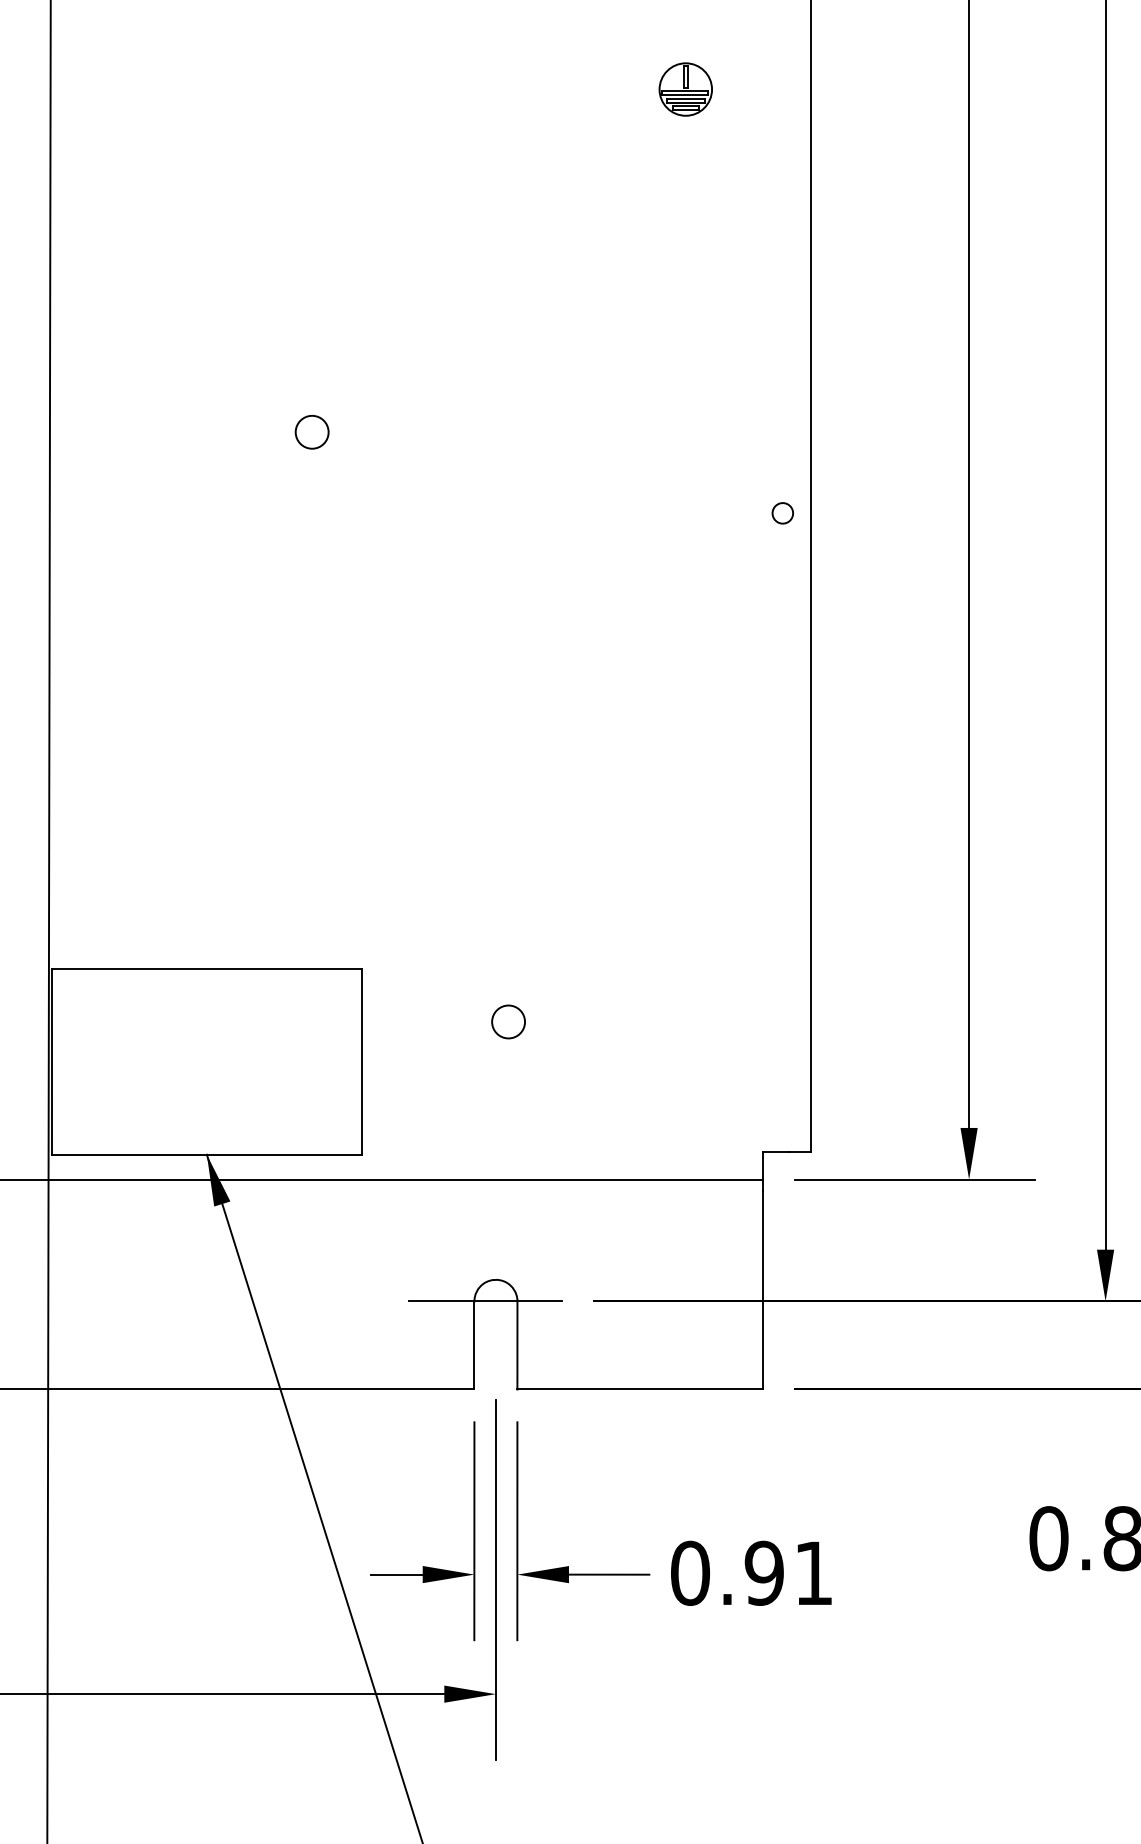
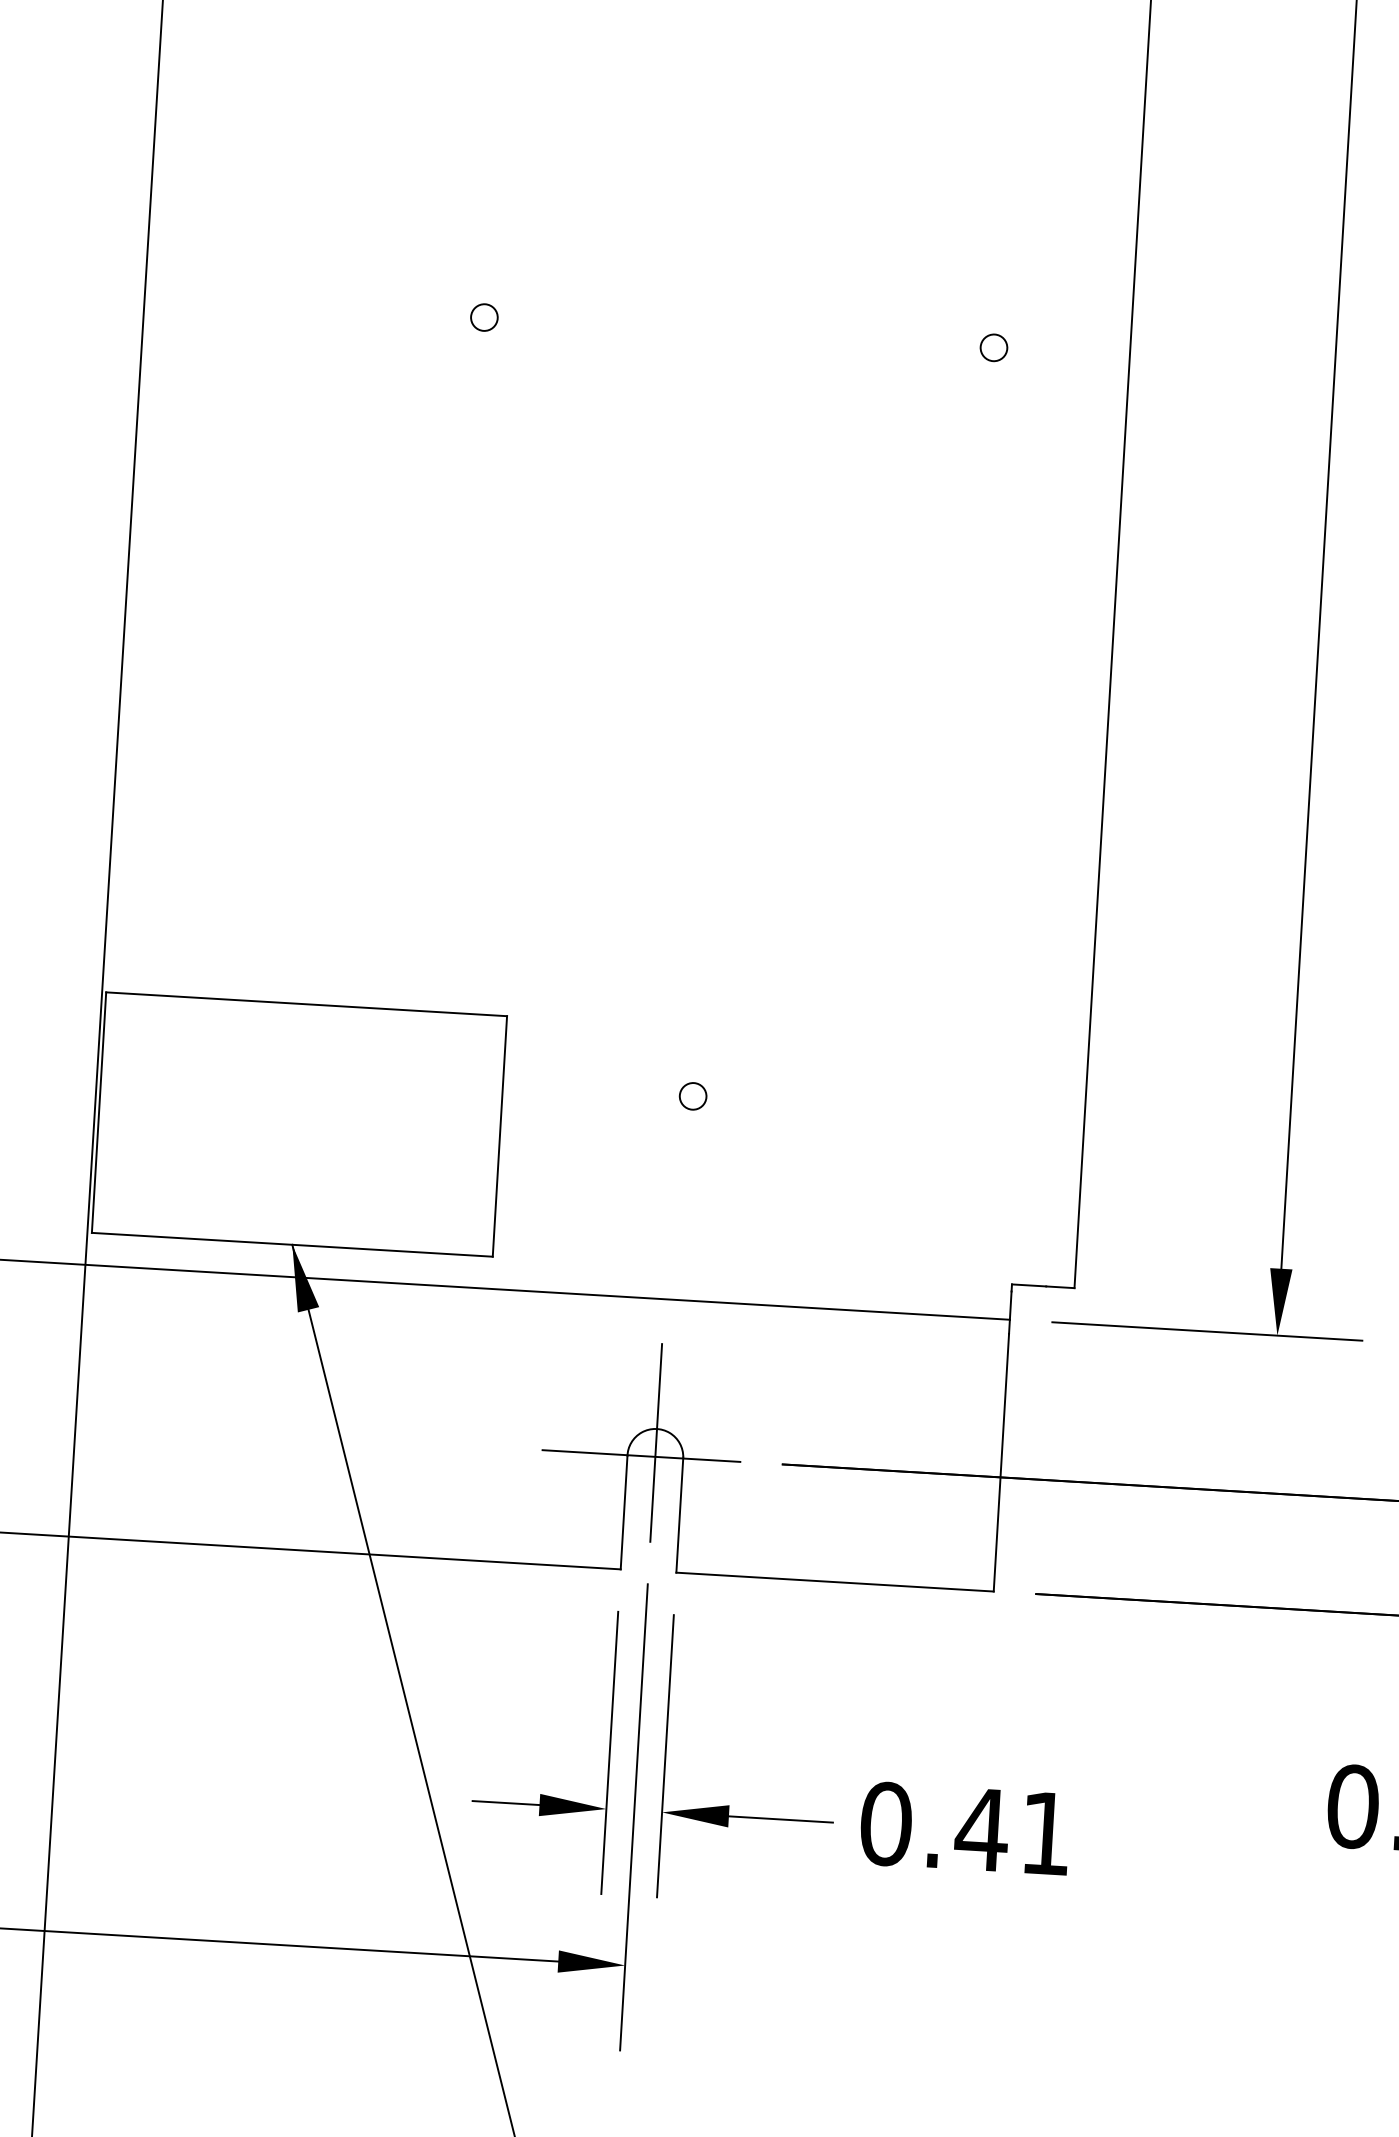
circle: (312, 432) -> (484, 317), size x0.62
circle: (782, 513) -> (993, 348), moved
circle: (508, 1022) -> (693, 1096), size x0.62
line: (495, 1290) -> (655, 1442), added
text: (763, 1572) -> (980, 1828), 0.91 -> 0.41

